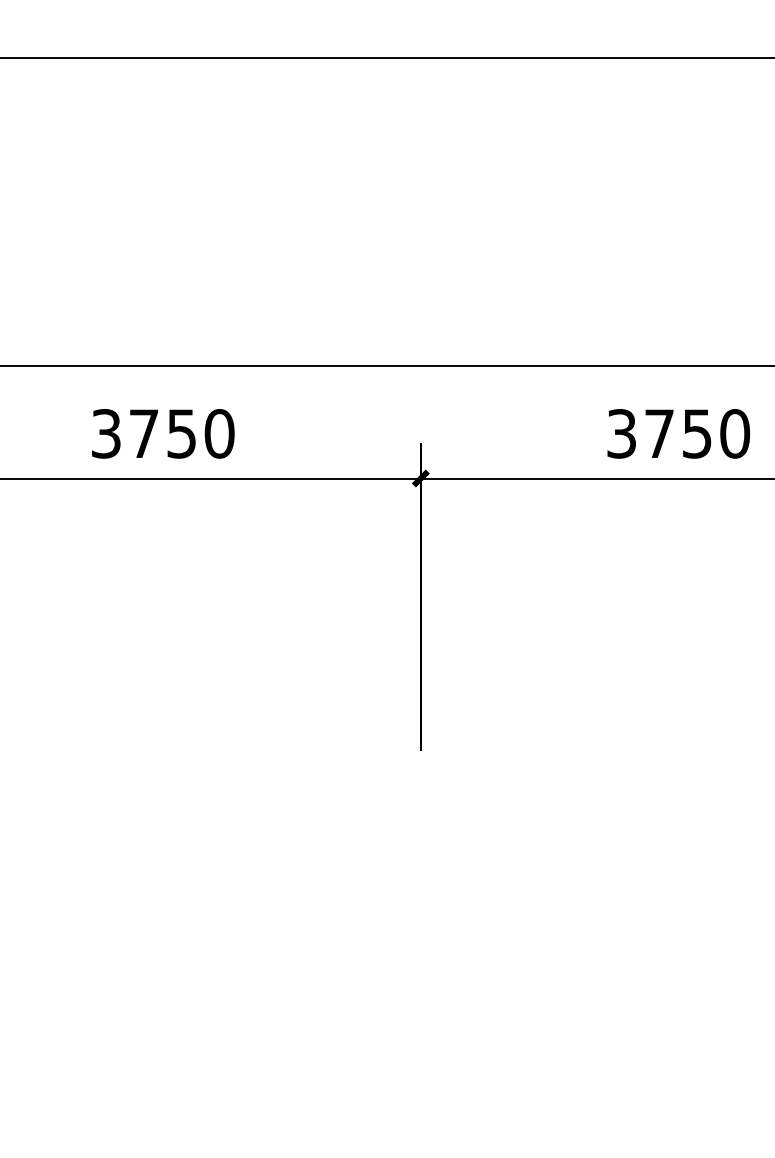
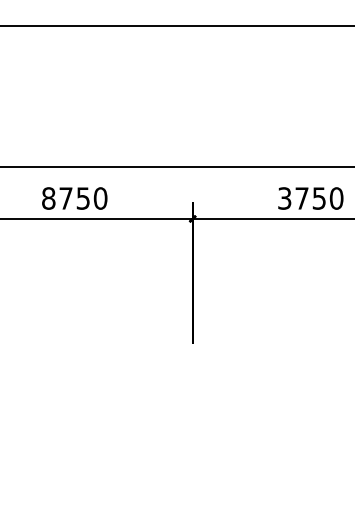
text: (105, 433) -> (48, 198), 3750 -> 8750

